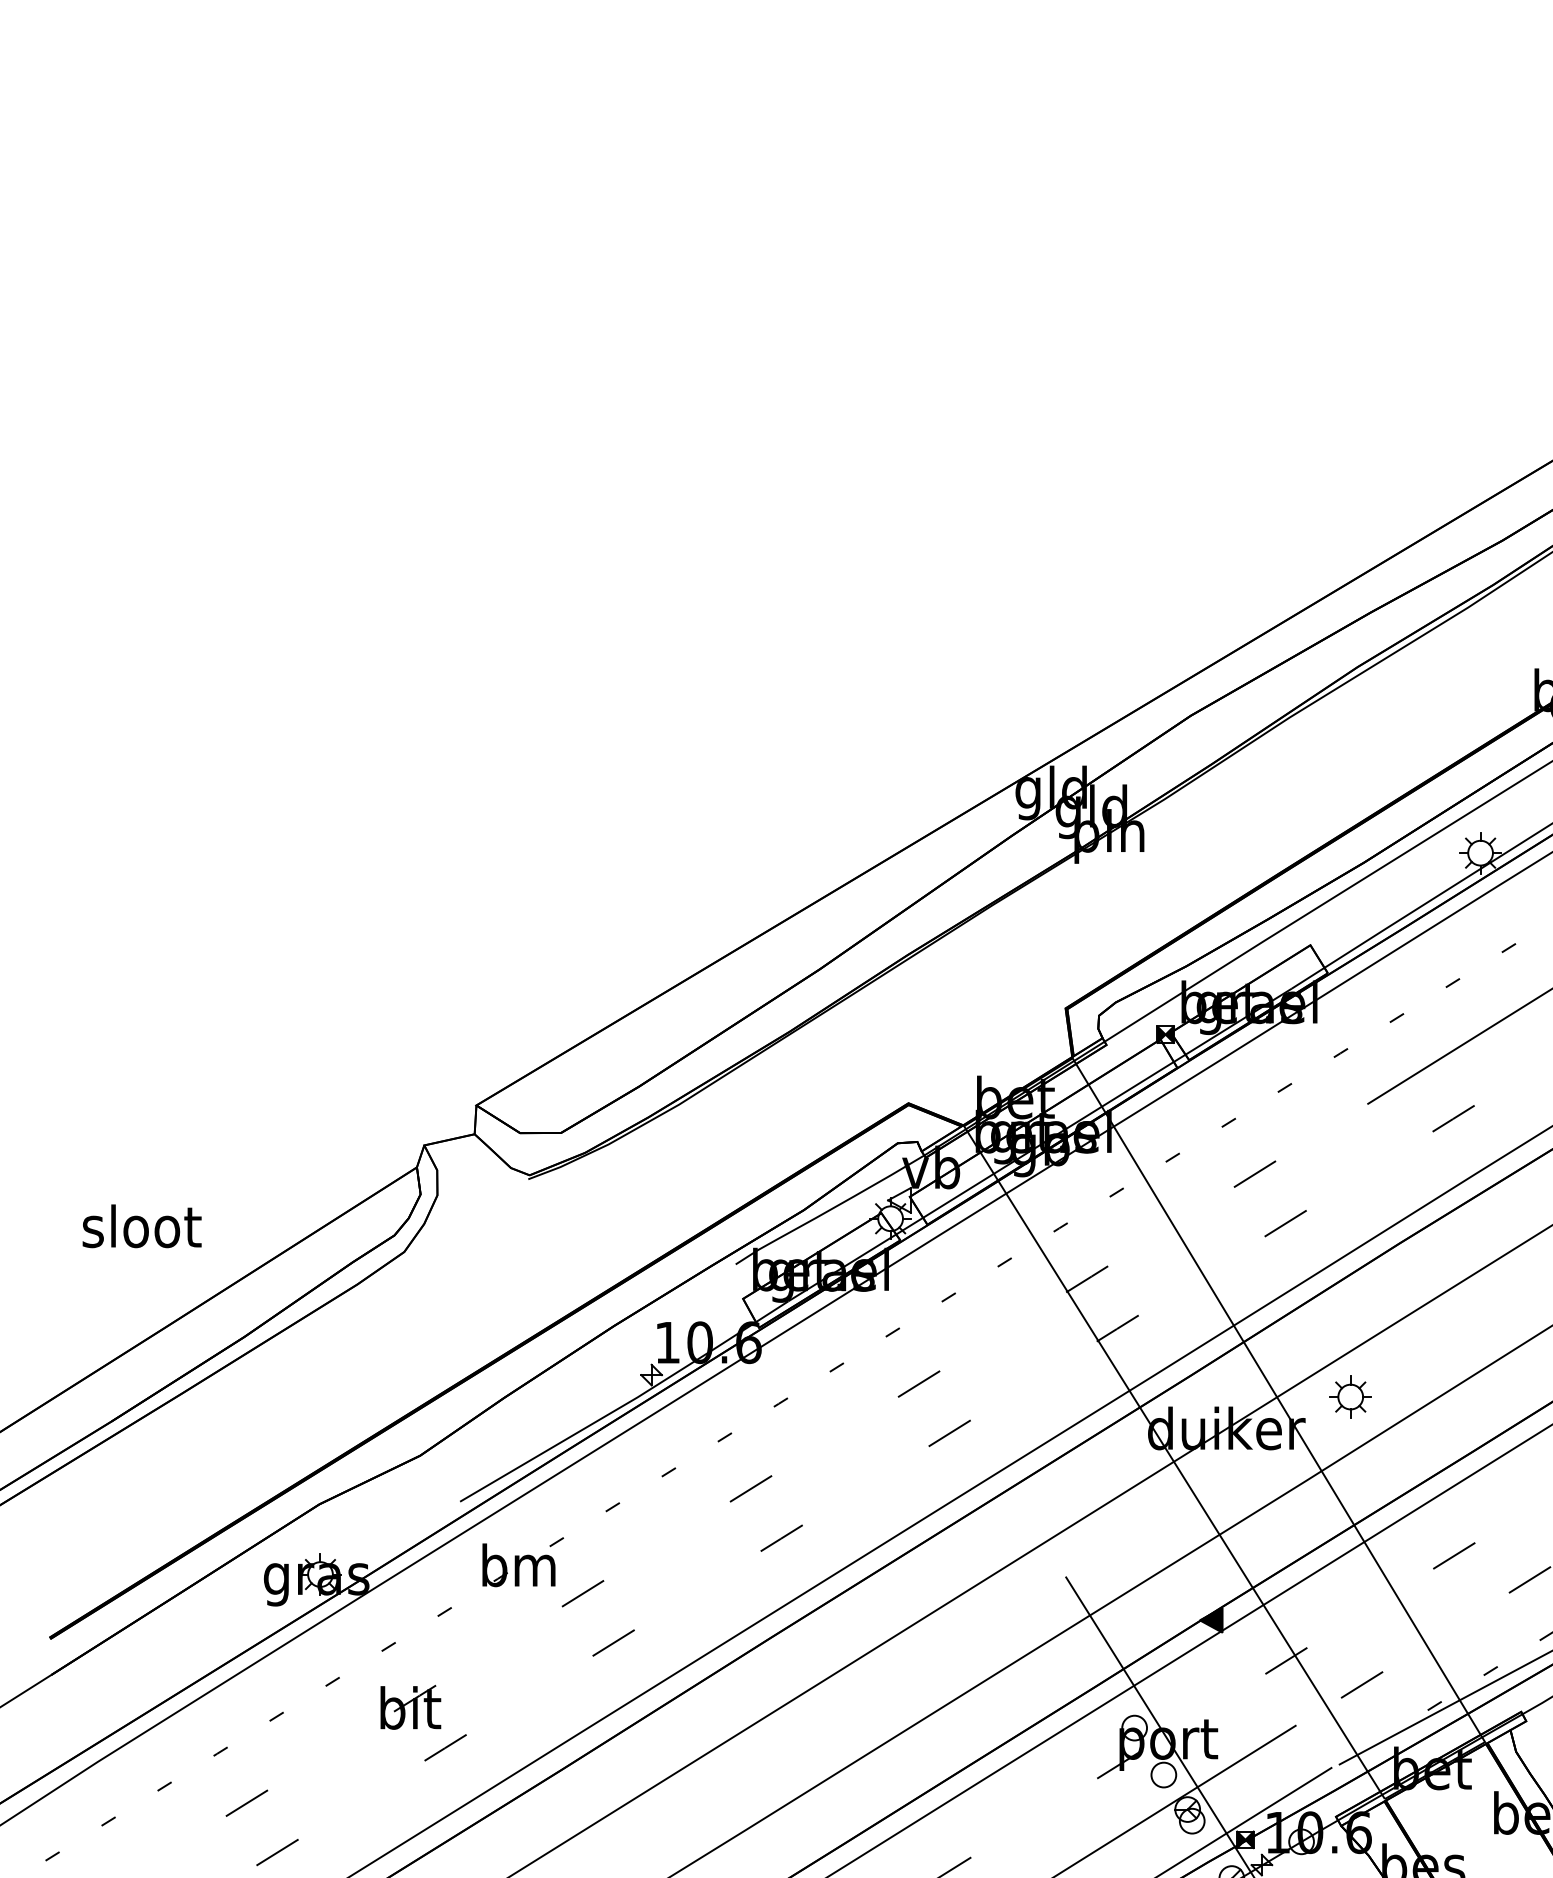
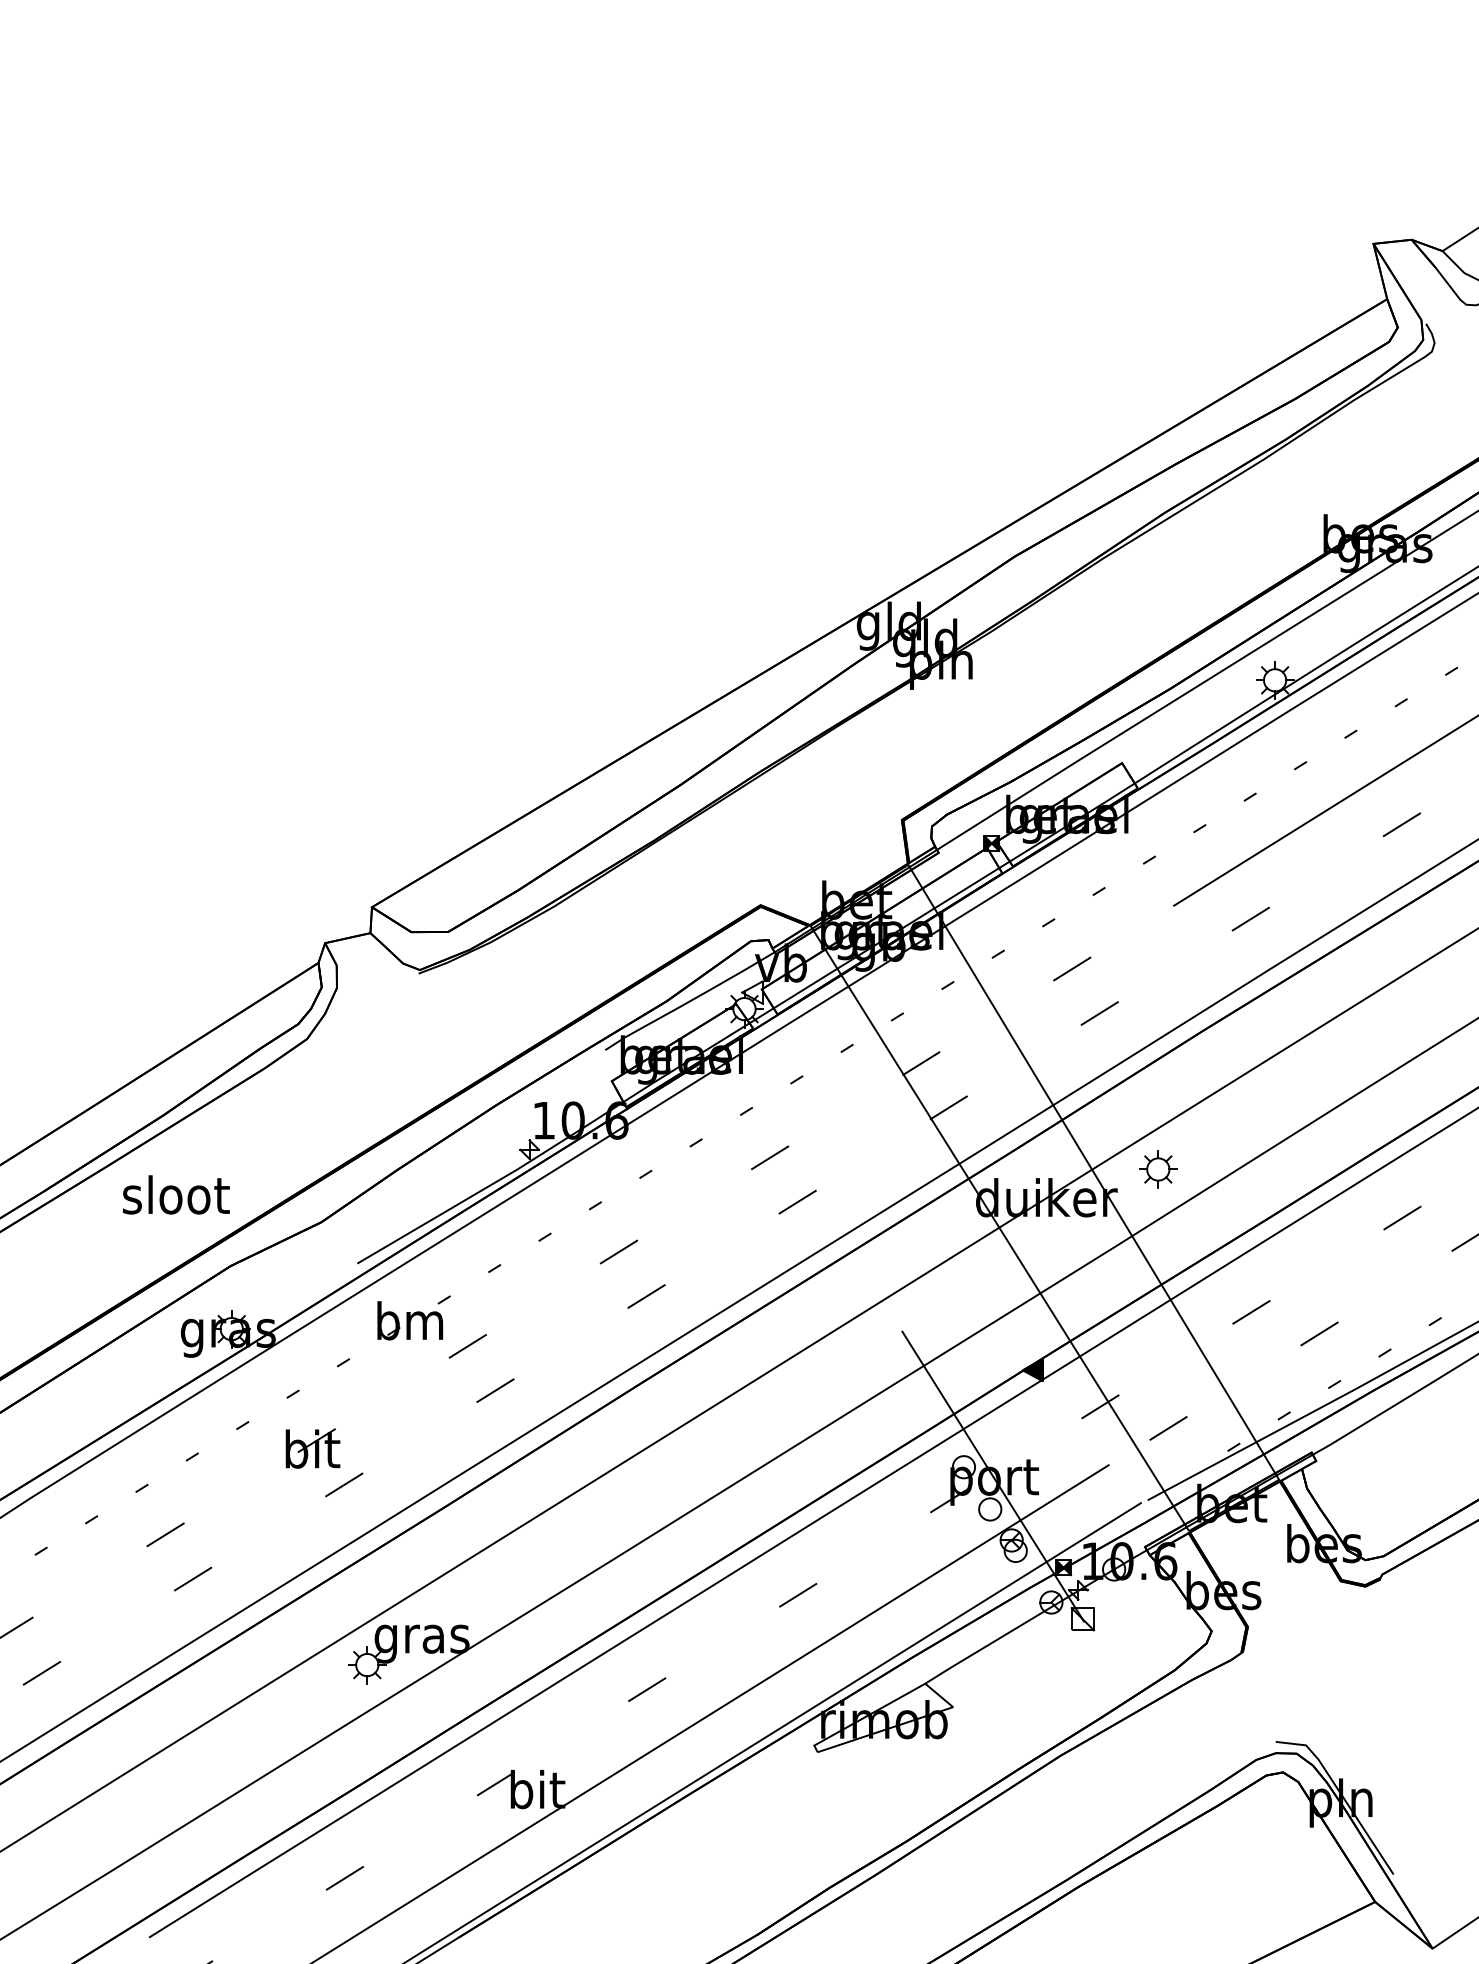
text: (142, 1225) -> (176, 1194), moved

